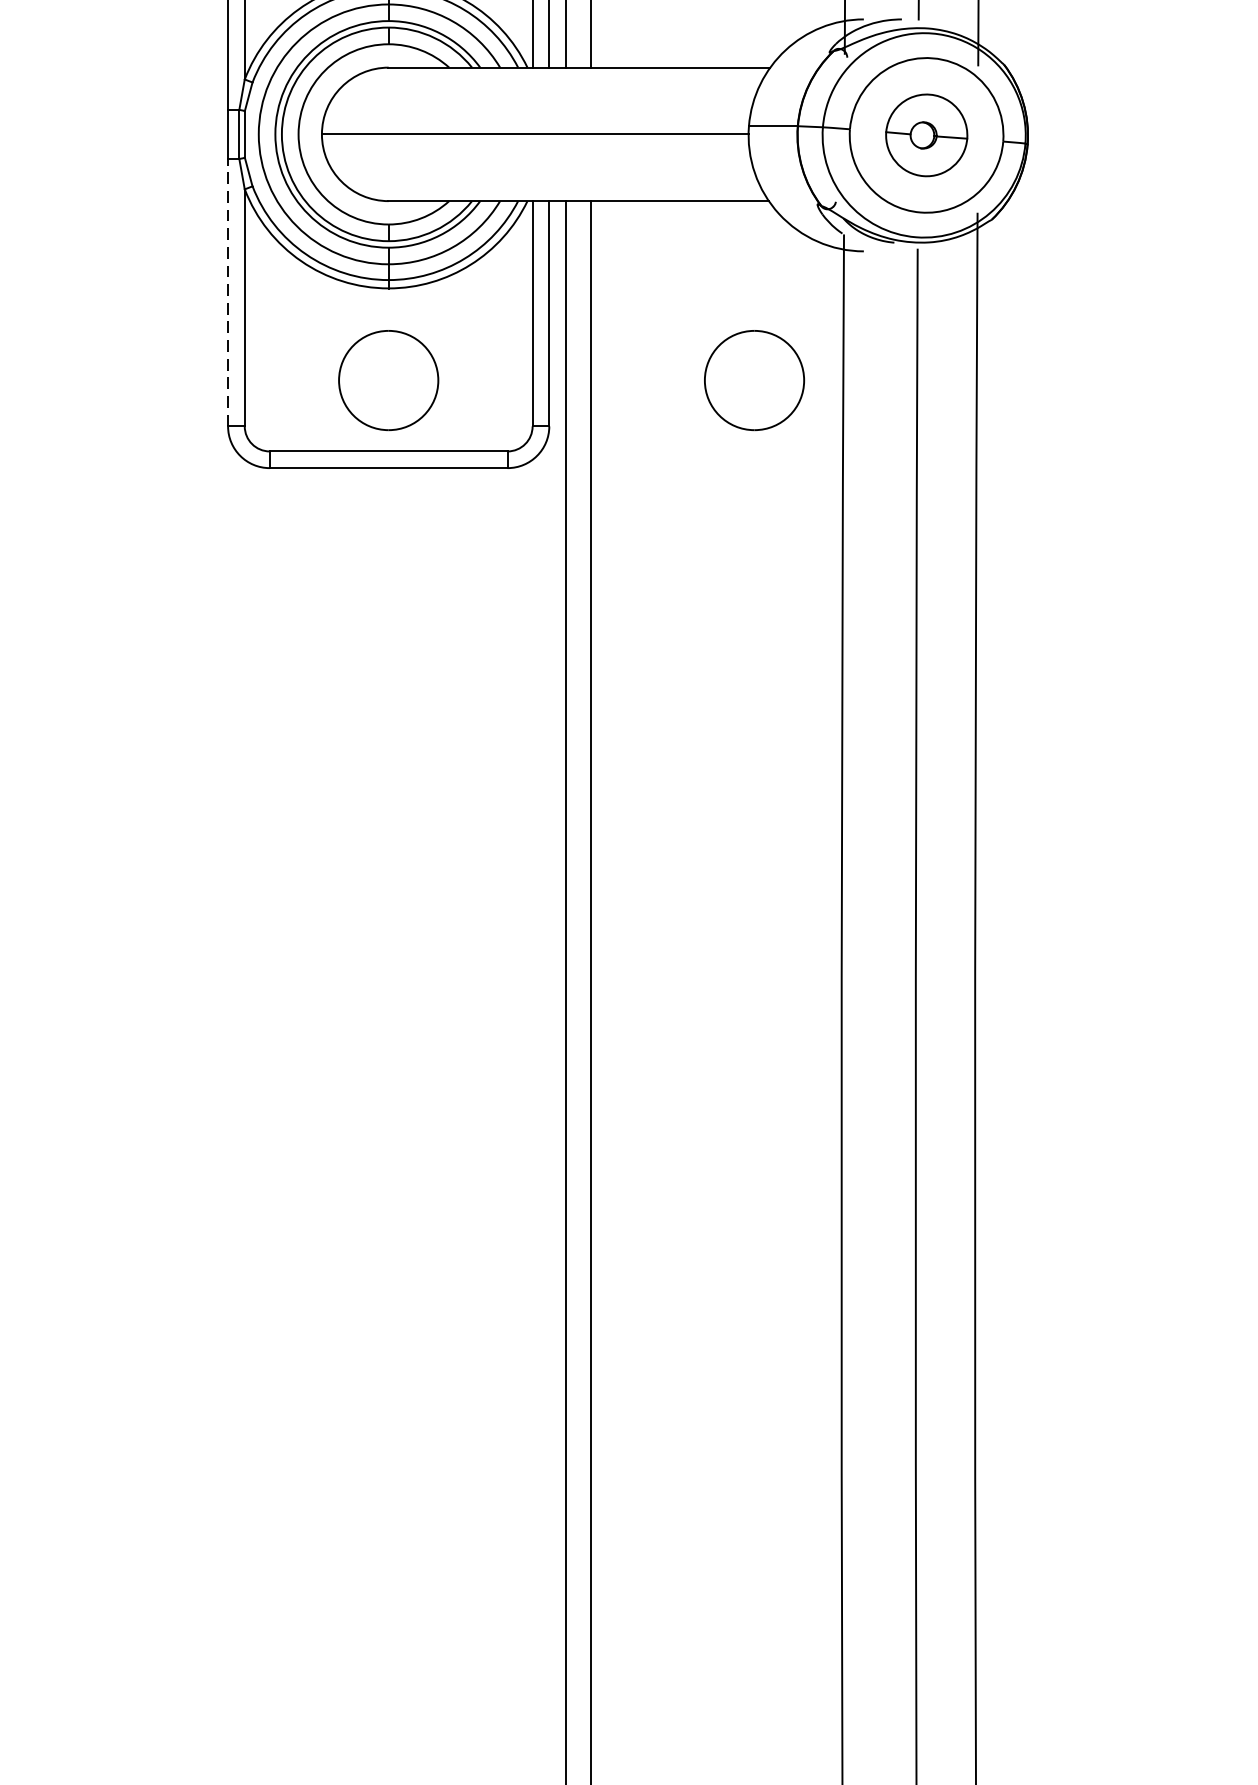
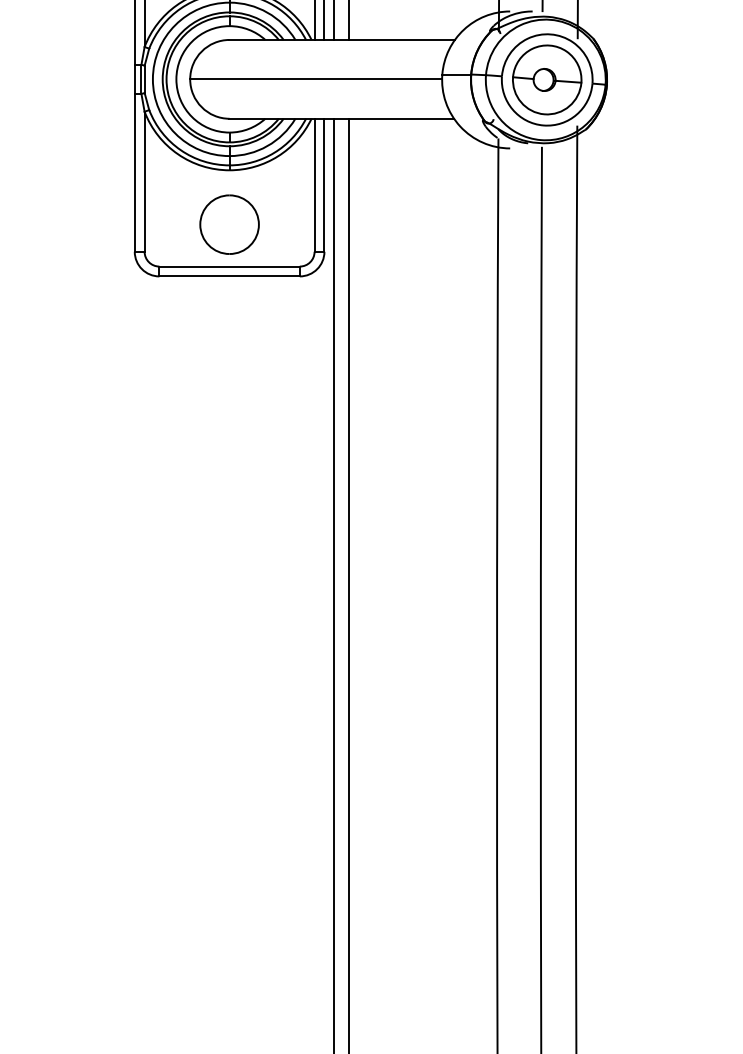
part: (927, 134) -> (547, 79), size x1.43
line: (227, 292) -> (134, 172), dashed -> solid
part: (754, 380) -> (445, 224), removed

